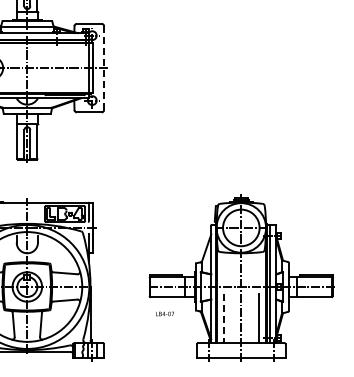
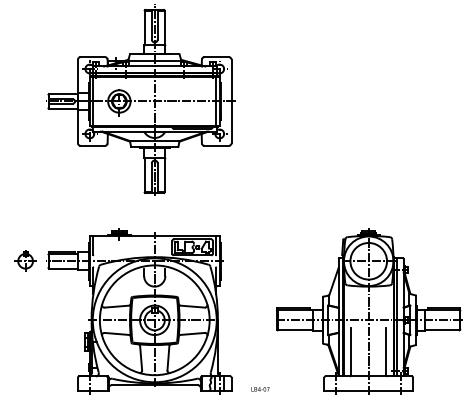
line: (104, 68) -> (231, 101), dashed -> solid
text: (165, 314) -> (260, 389), moved
line: (224, 318) -> (351, 351), dashed -> solid

